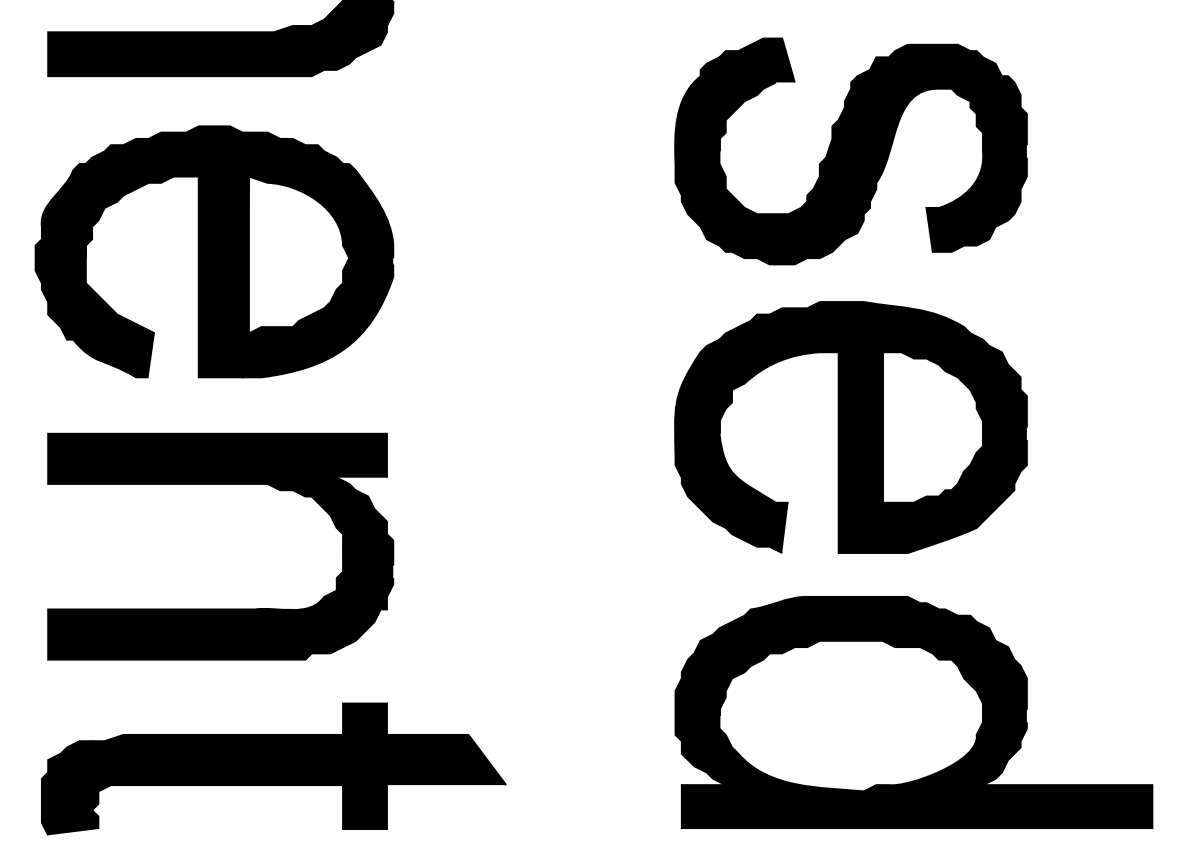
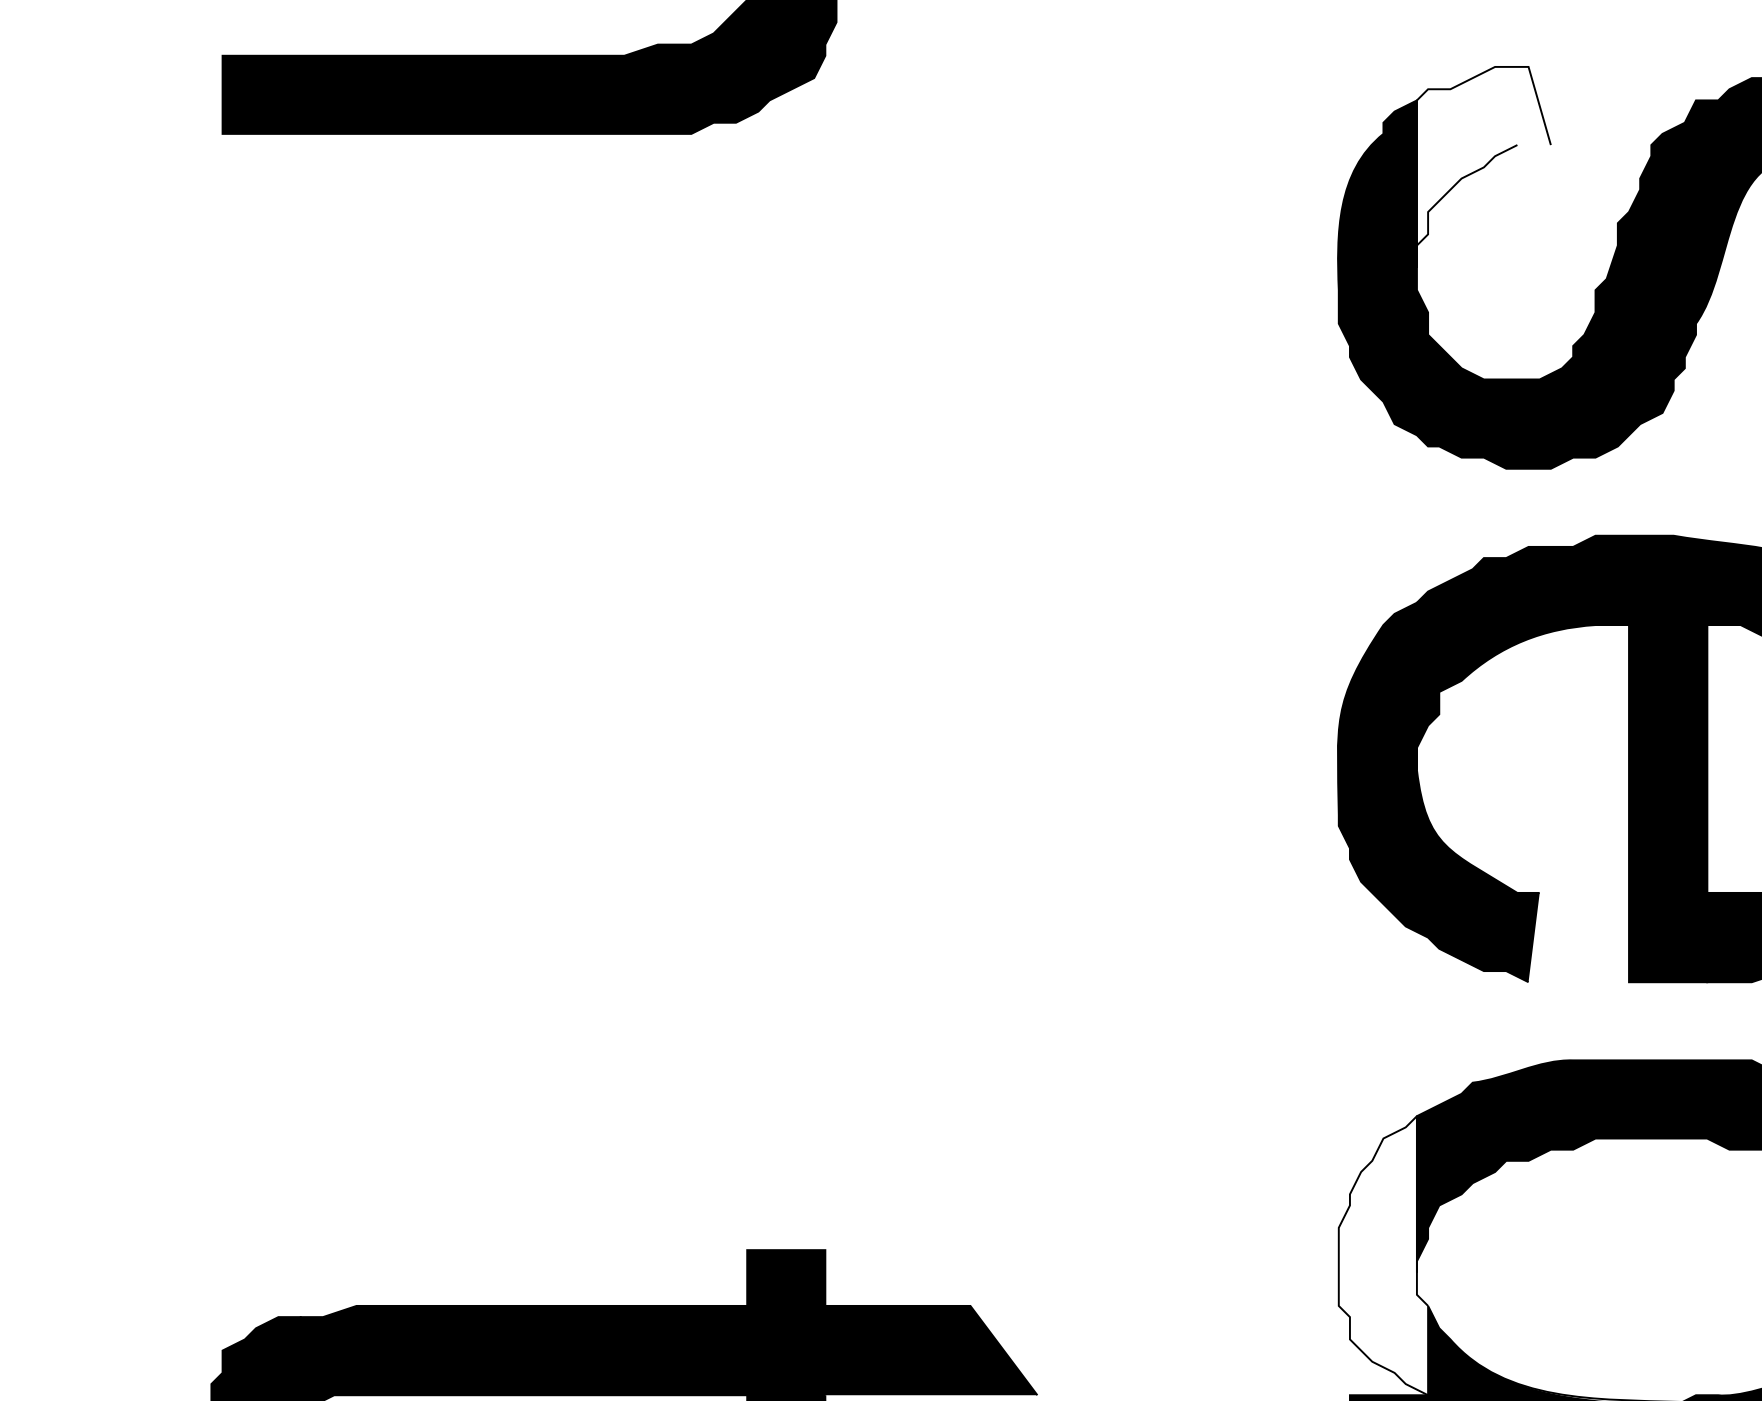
fill: (756, 94) -> (1482, 166), removed
part: (214, 251) -> (518, 445), removed
part: (220, 484) -> (529, 860), removed
fill: (700, 706) -> (1383, 1255), removed

